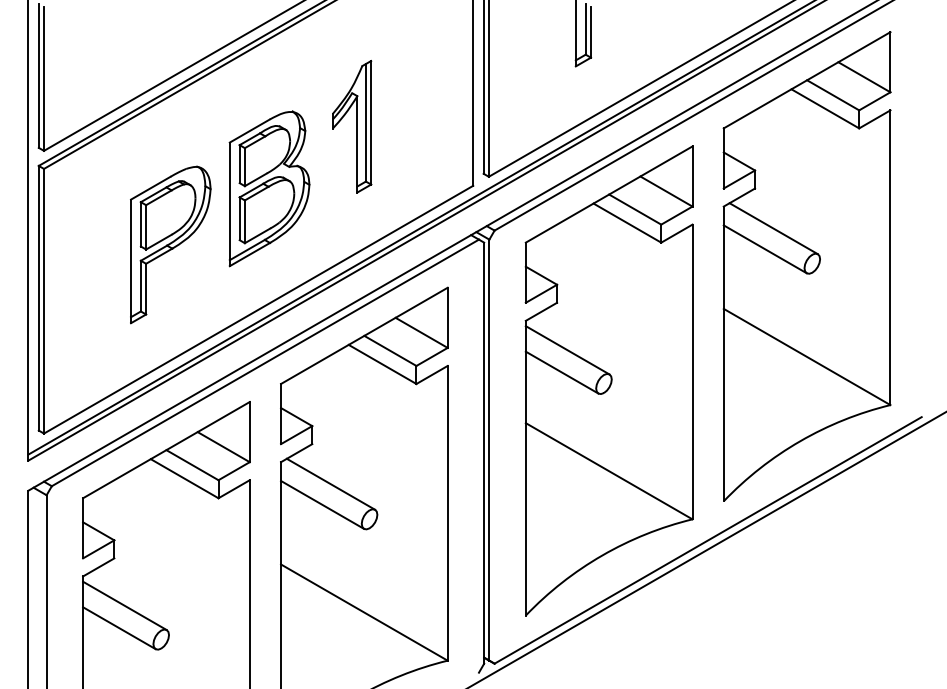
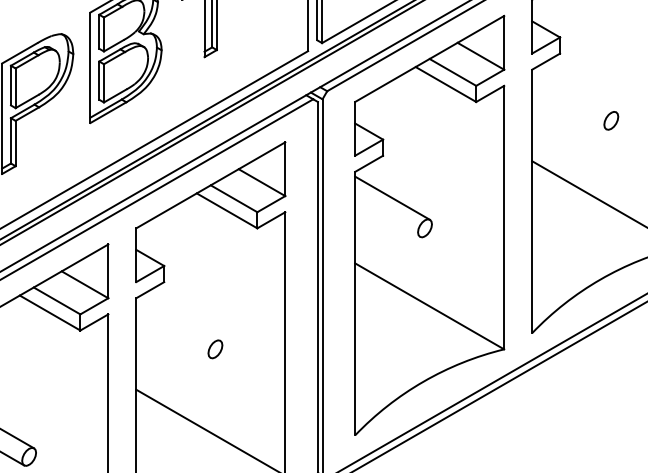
line: (773, 228) -> (576, 89), removed
line: (764, 249) -> (568, 108), removed
line: (561, 372) -> (387, 218), removed
line: (330, 483) -> (180, 317), removed
line: (322, 504) -> (173, 336), removed

